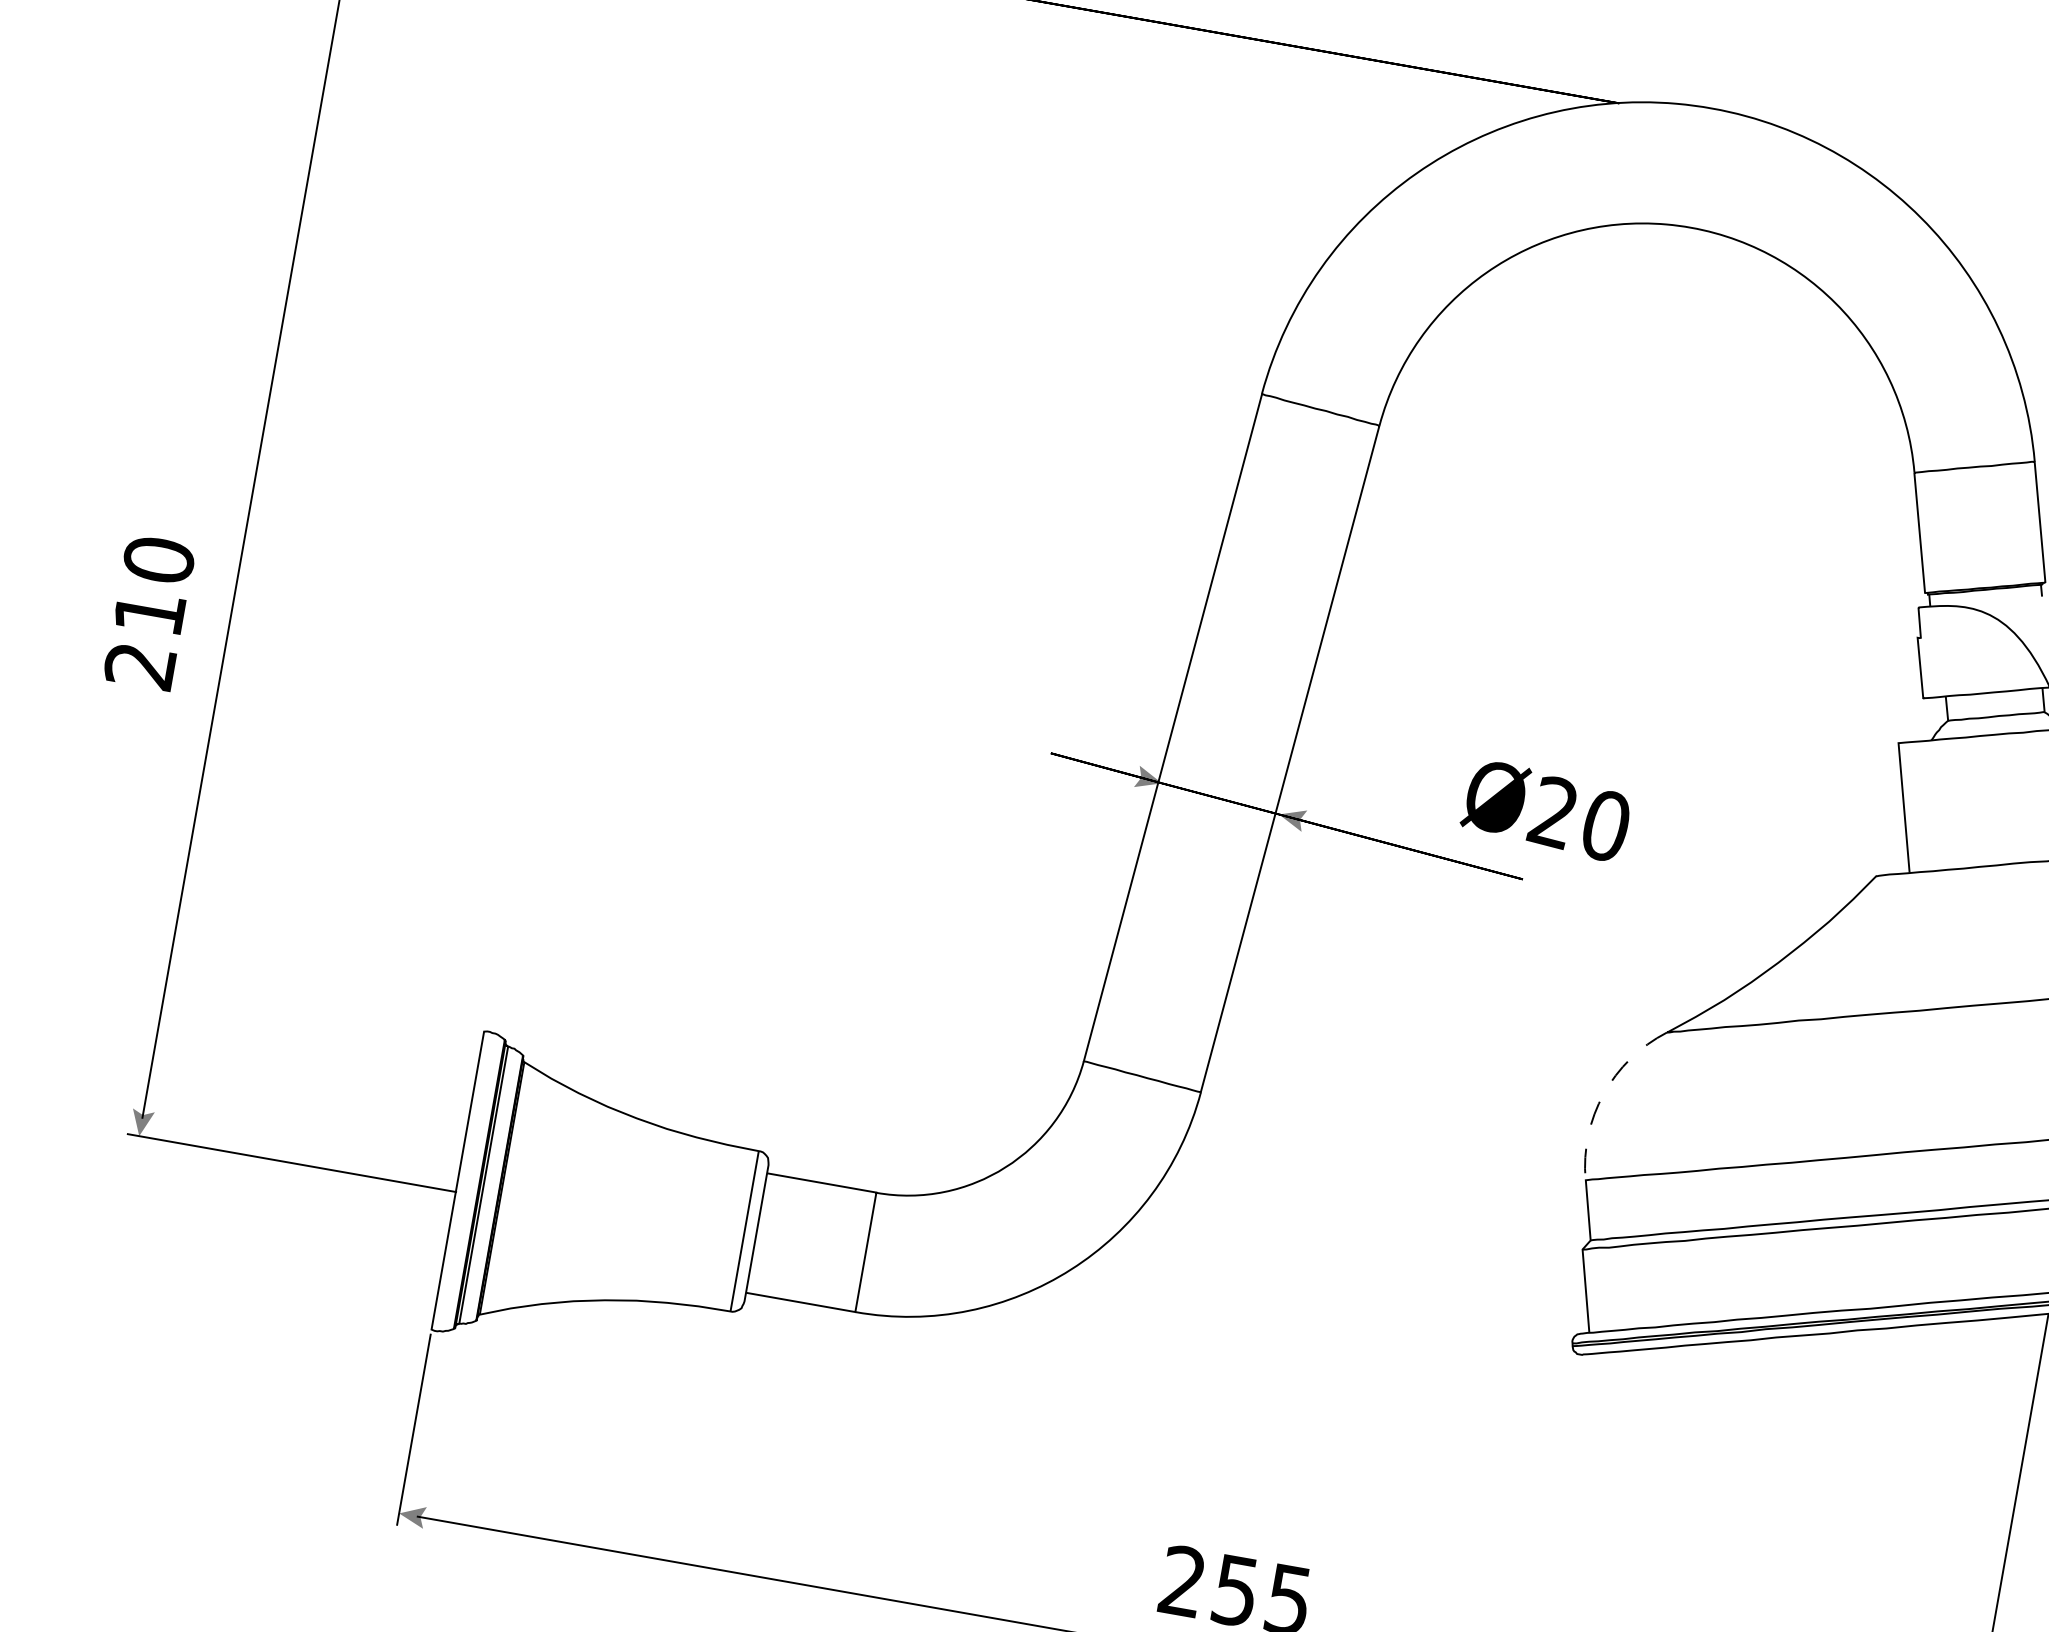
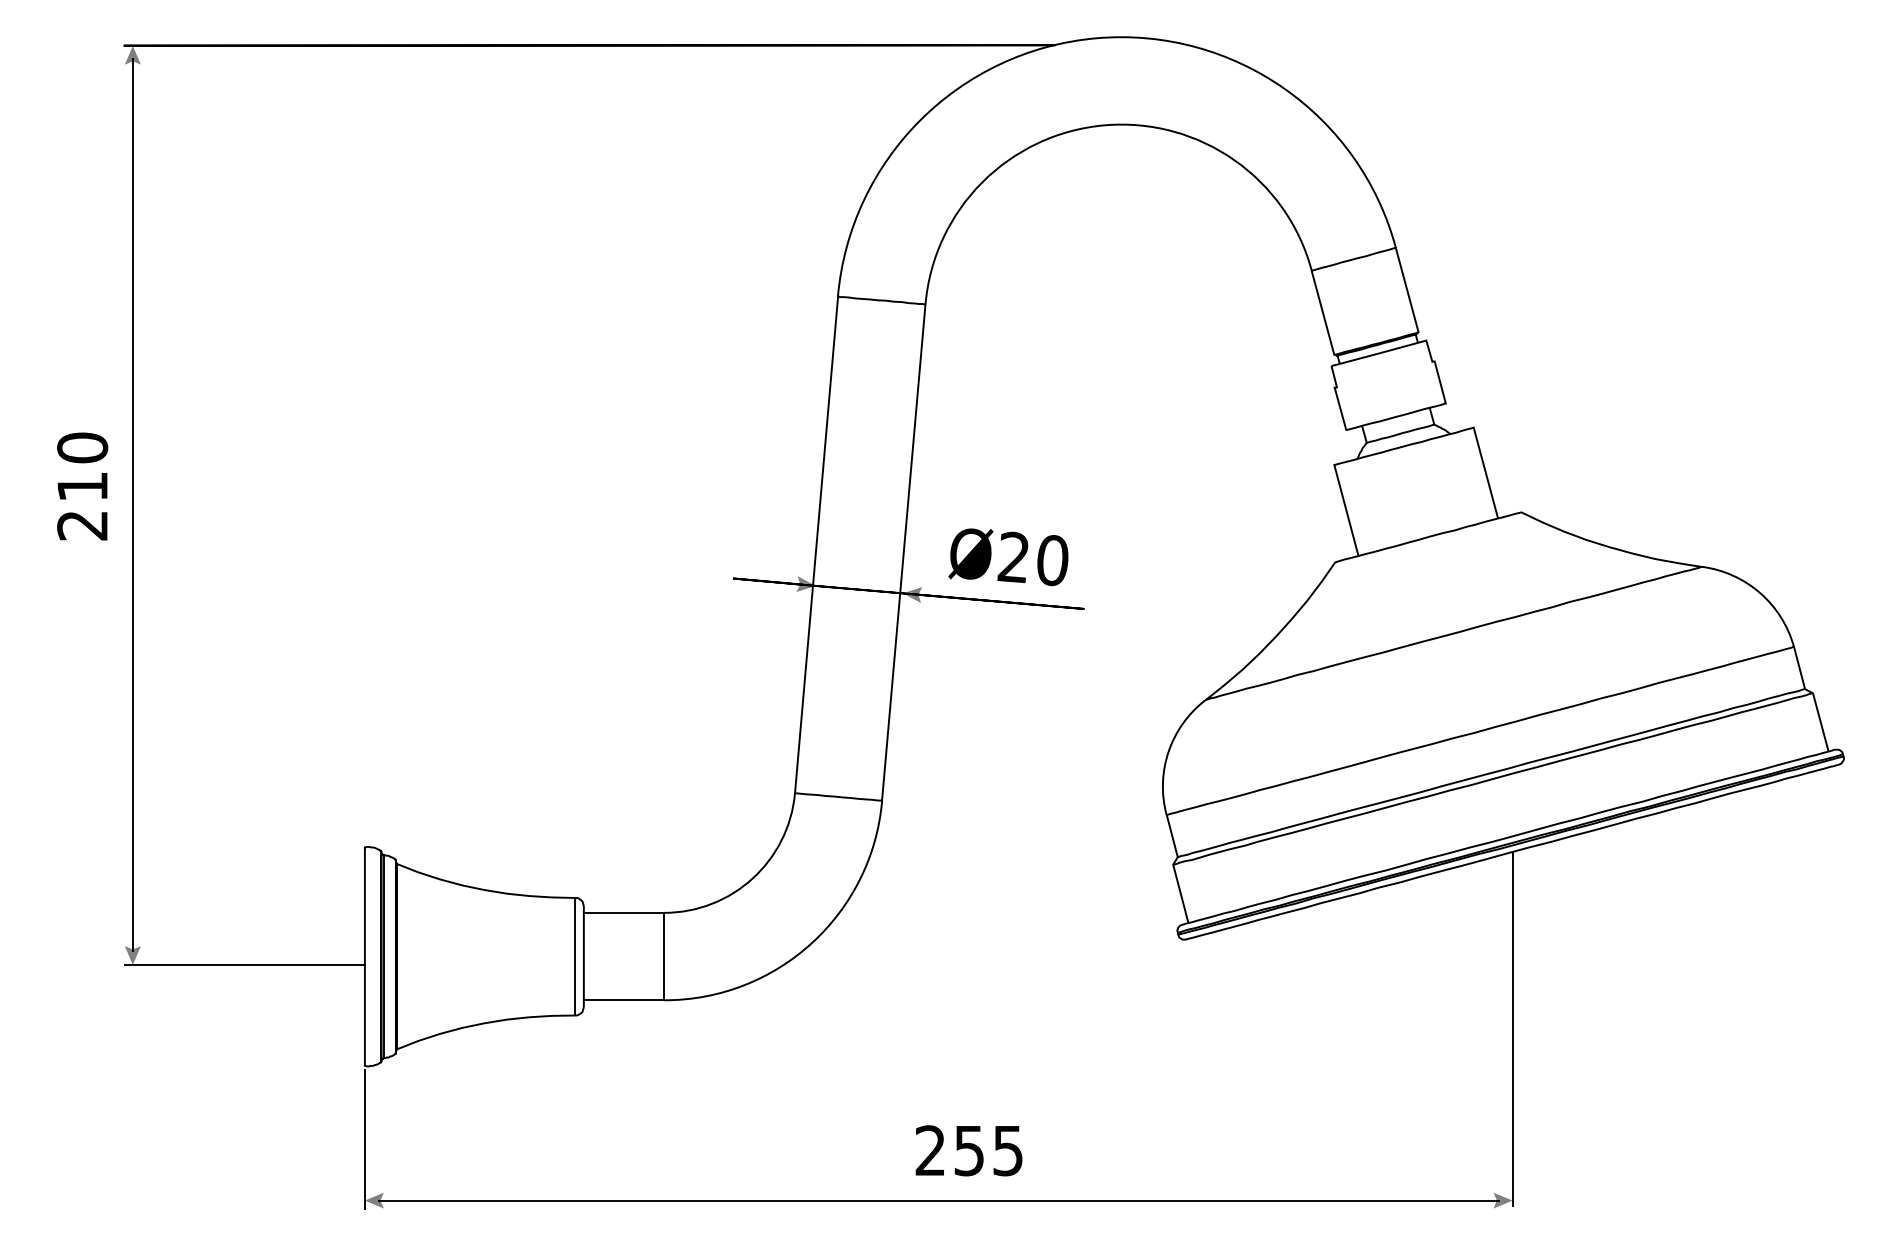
text: (149, 612) -> (82, 486), moved
text: (1546, 811) -> (1008, 557), moved
arc: (1603, 1094) -> (1168, 751), dashed -> solid

